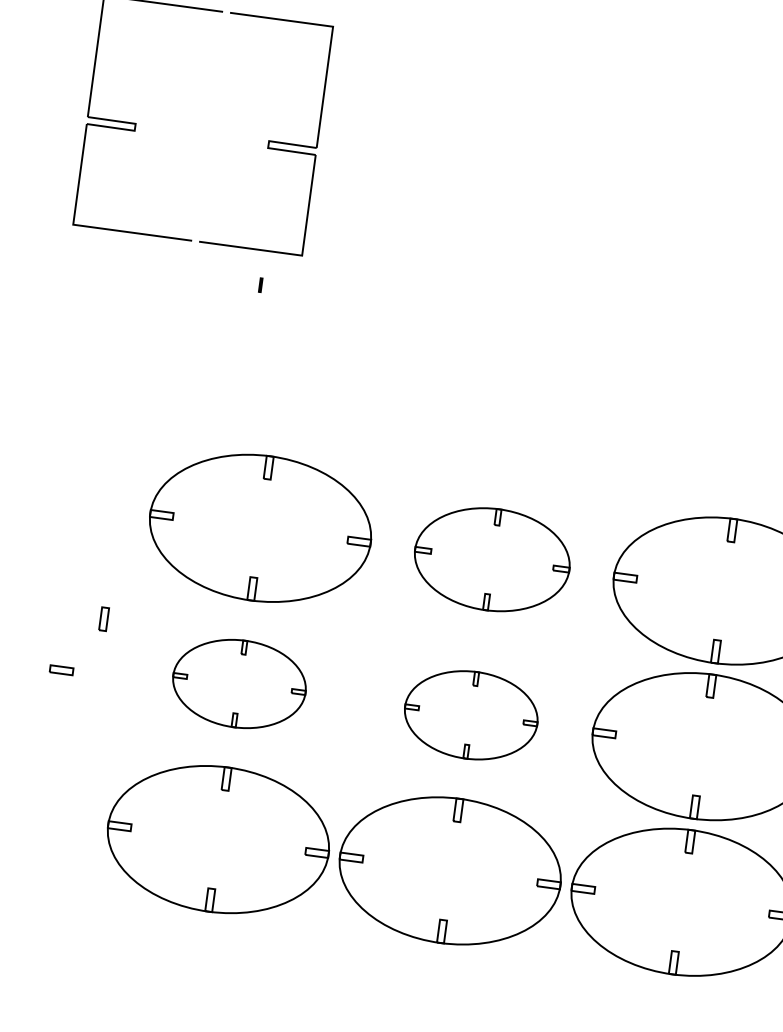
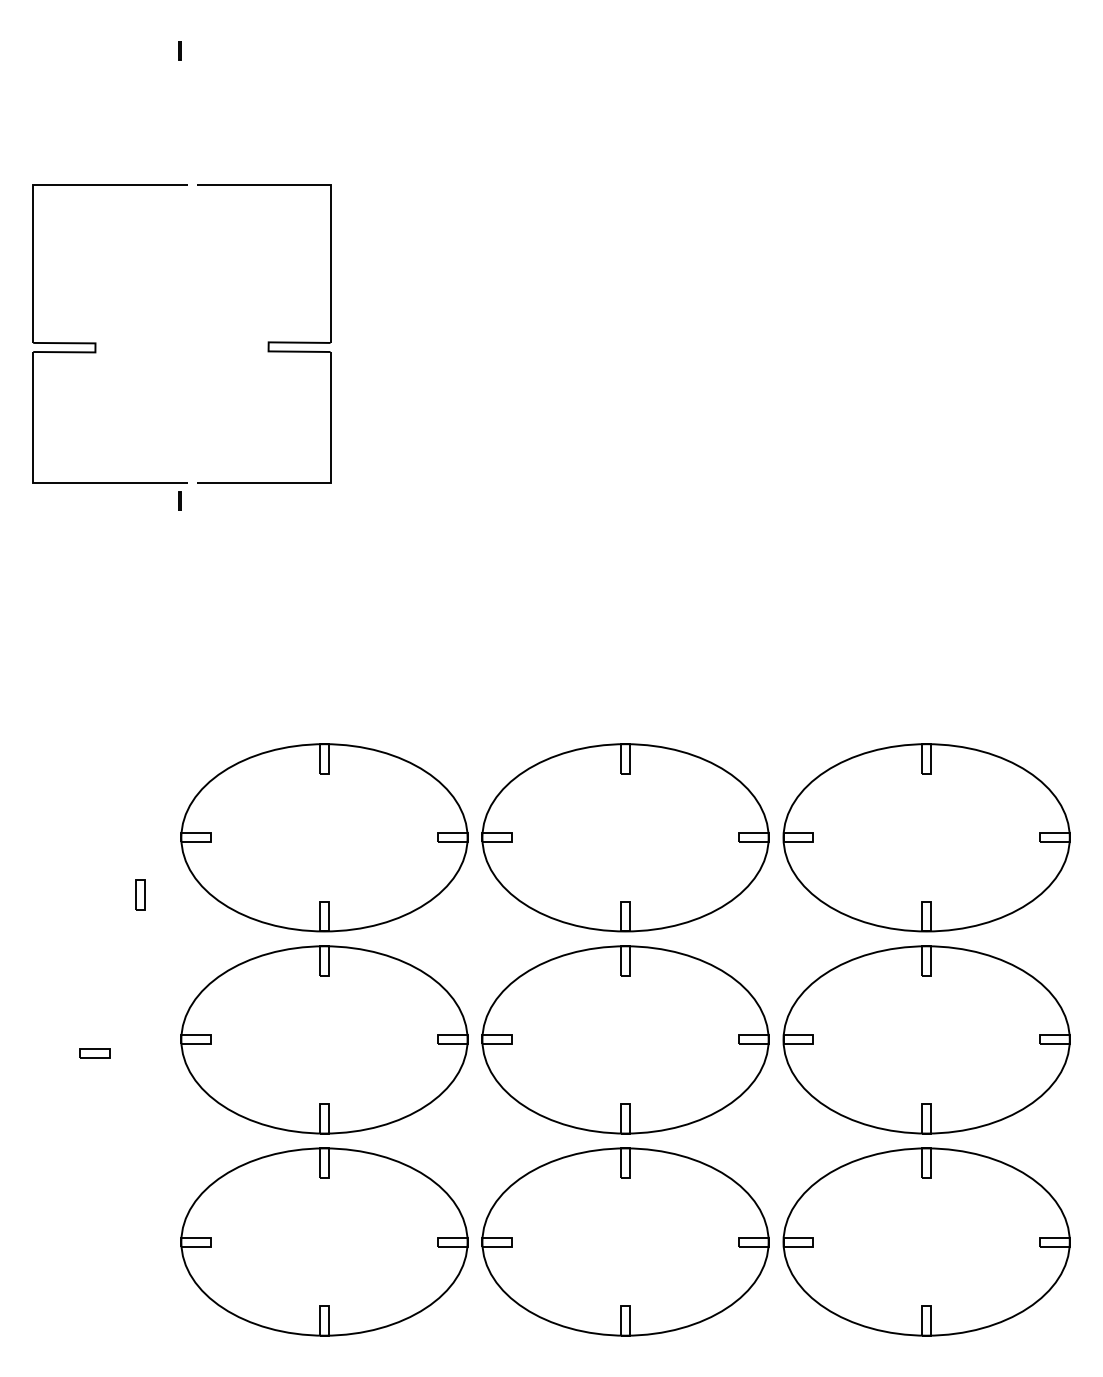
line: (260, 285) -> (179, 500), moved
part: (492, 559) -> (625, 837), size x1.43
part: (104, 619) -> (140, 894), moved
part: (239, 683) -> (324, 1039), size x1.67
part: (471, 714) -> (625, 1039), size x1.67

